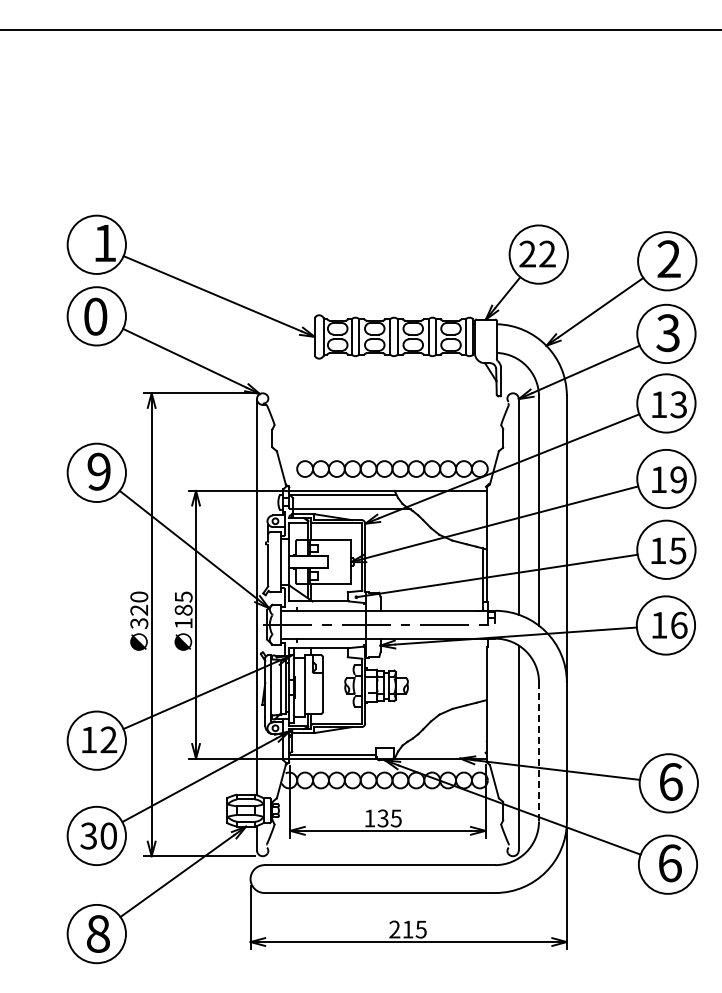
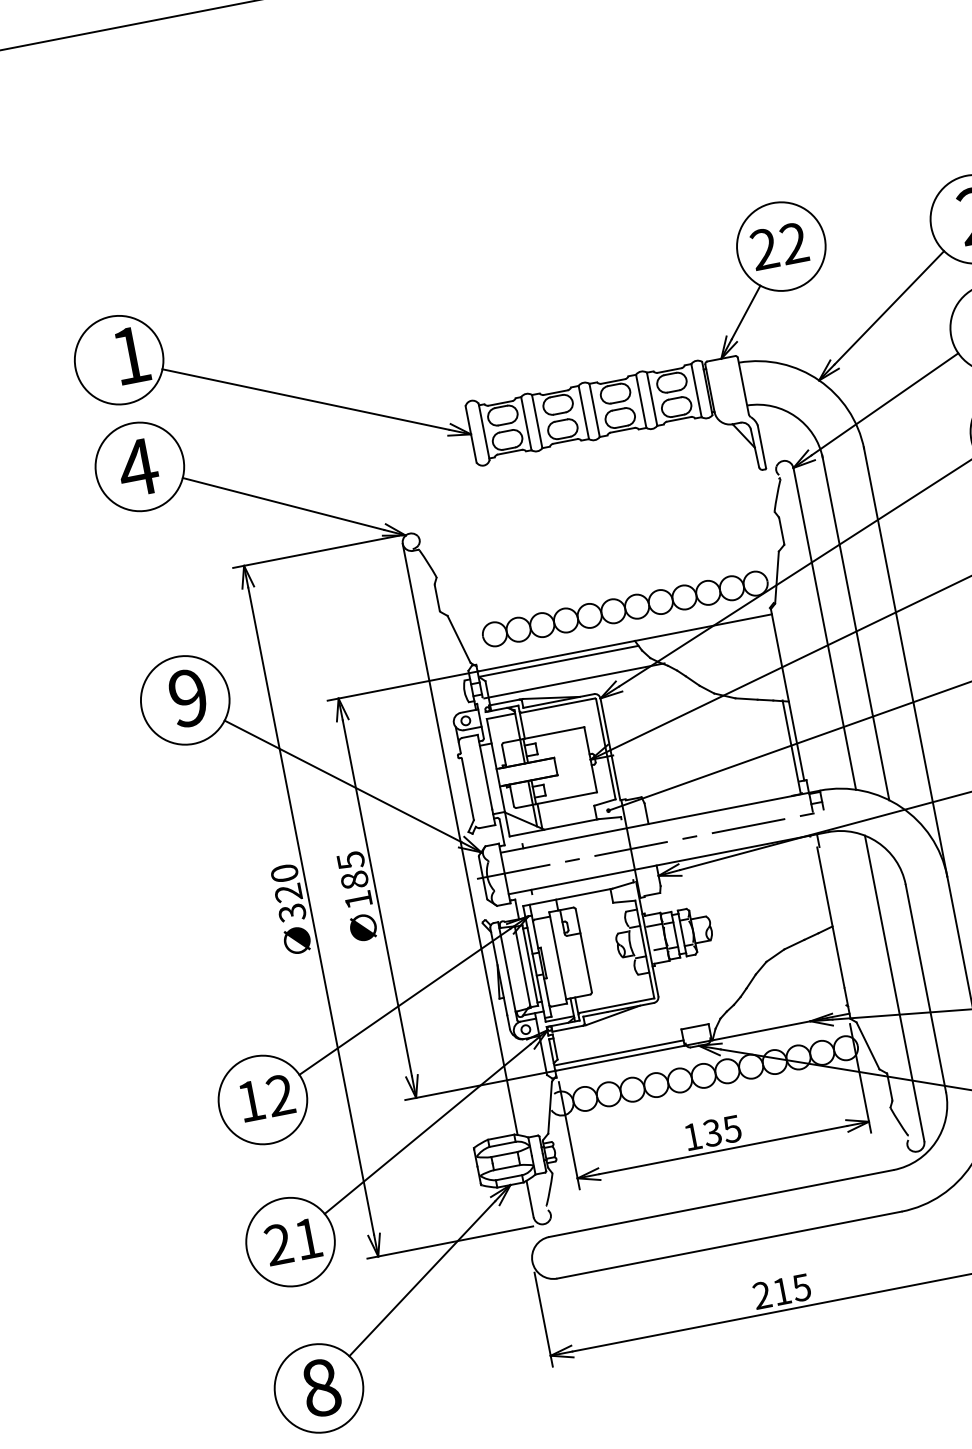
text: (95, 316) -> (137, 467), 0 -> 4
line: (539, 751) -> (926, 987), dashed -> solid
text: (98, 835) -> (292, 1240), 30 -> 21

